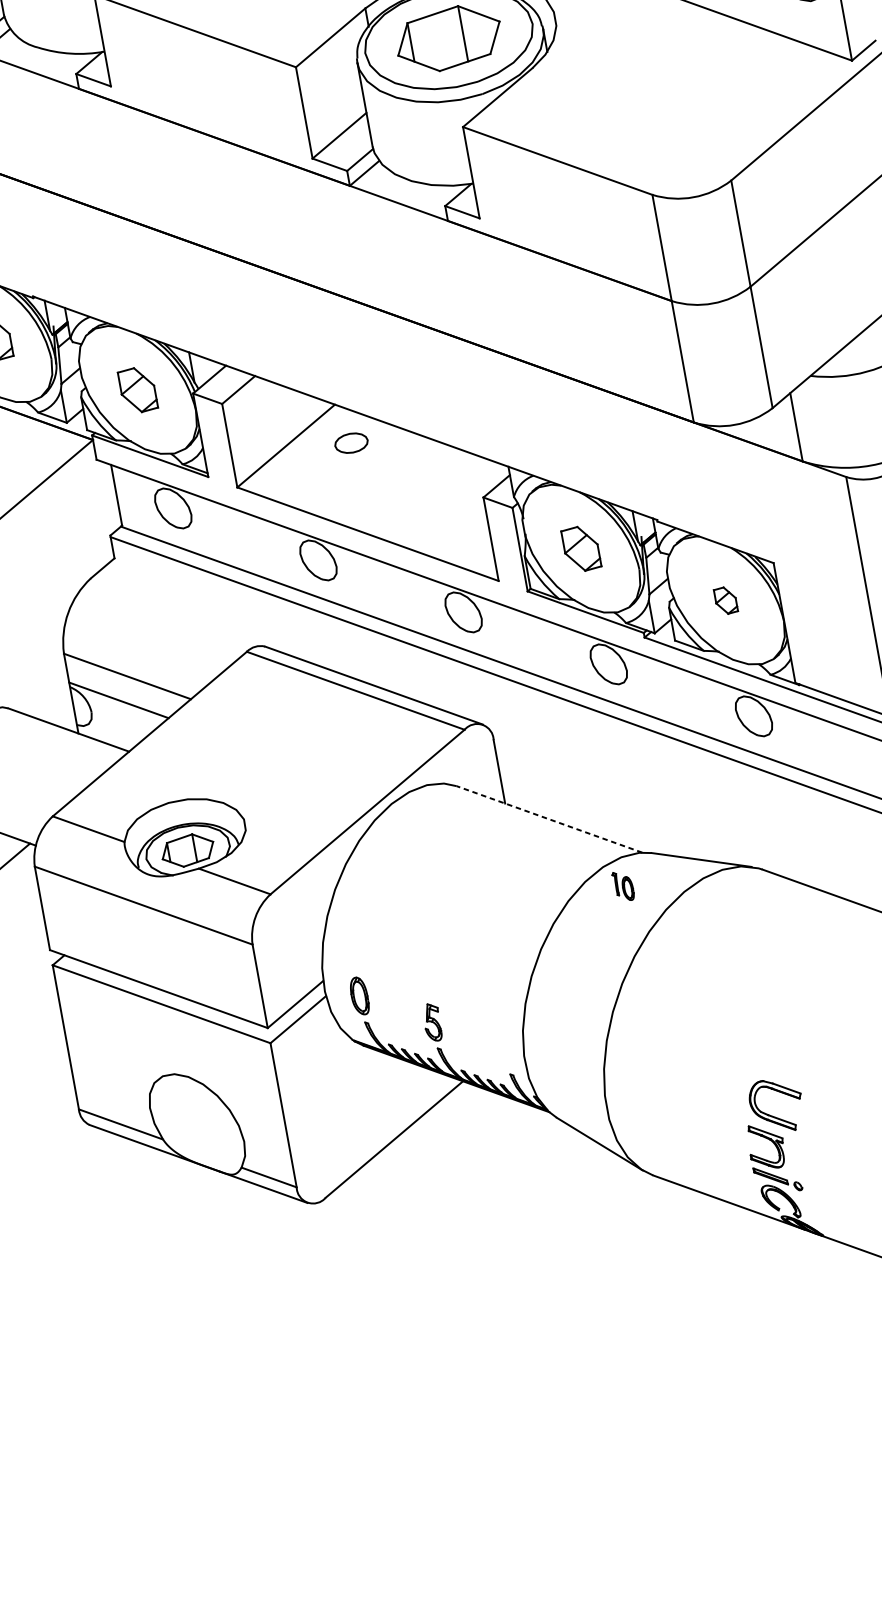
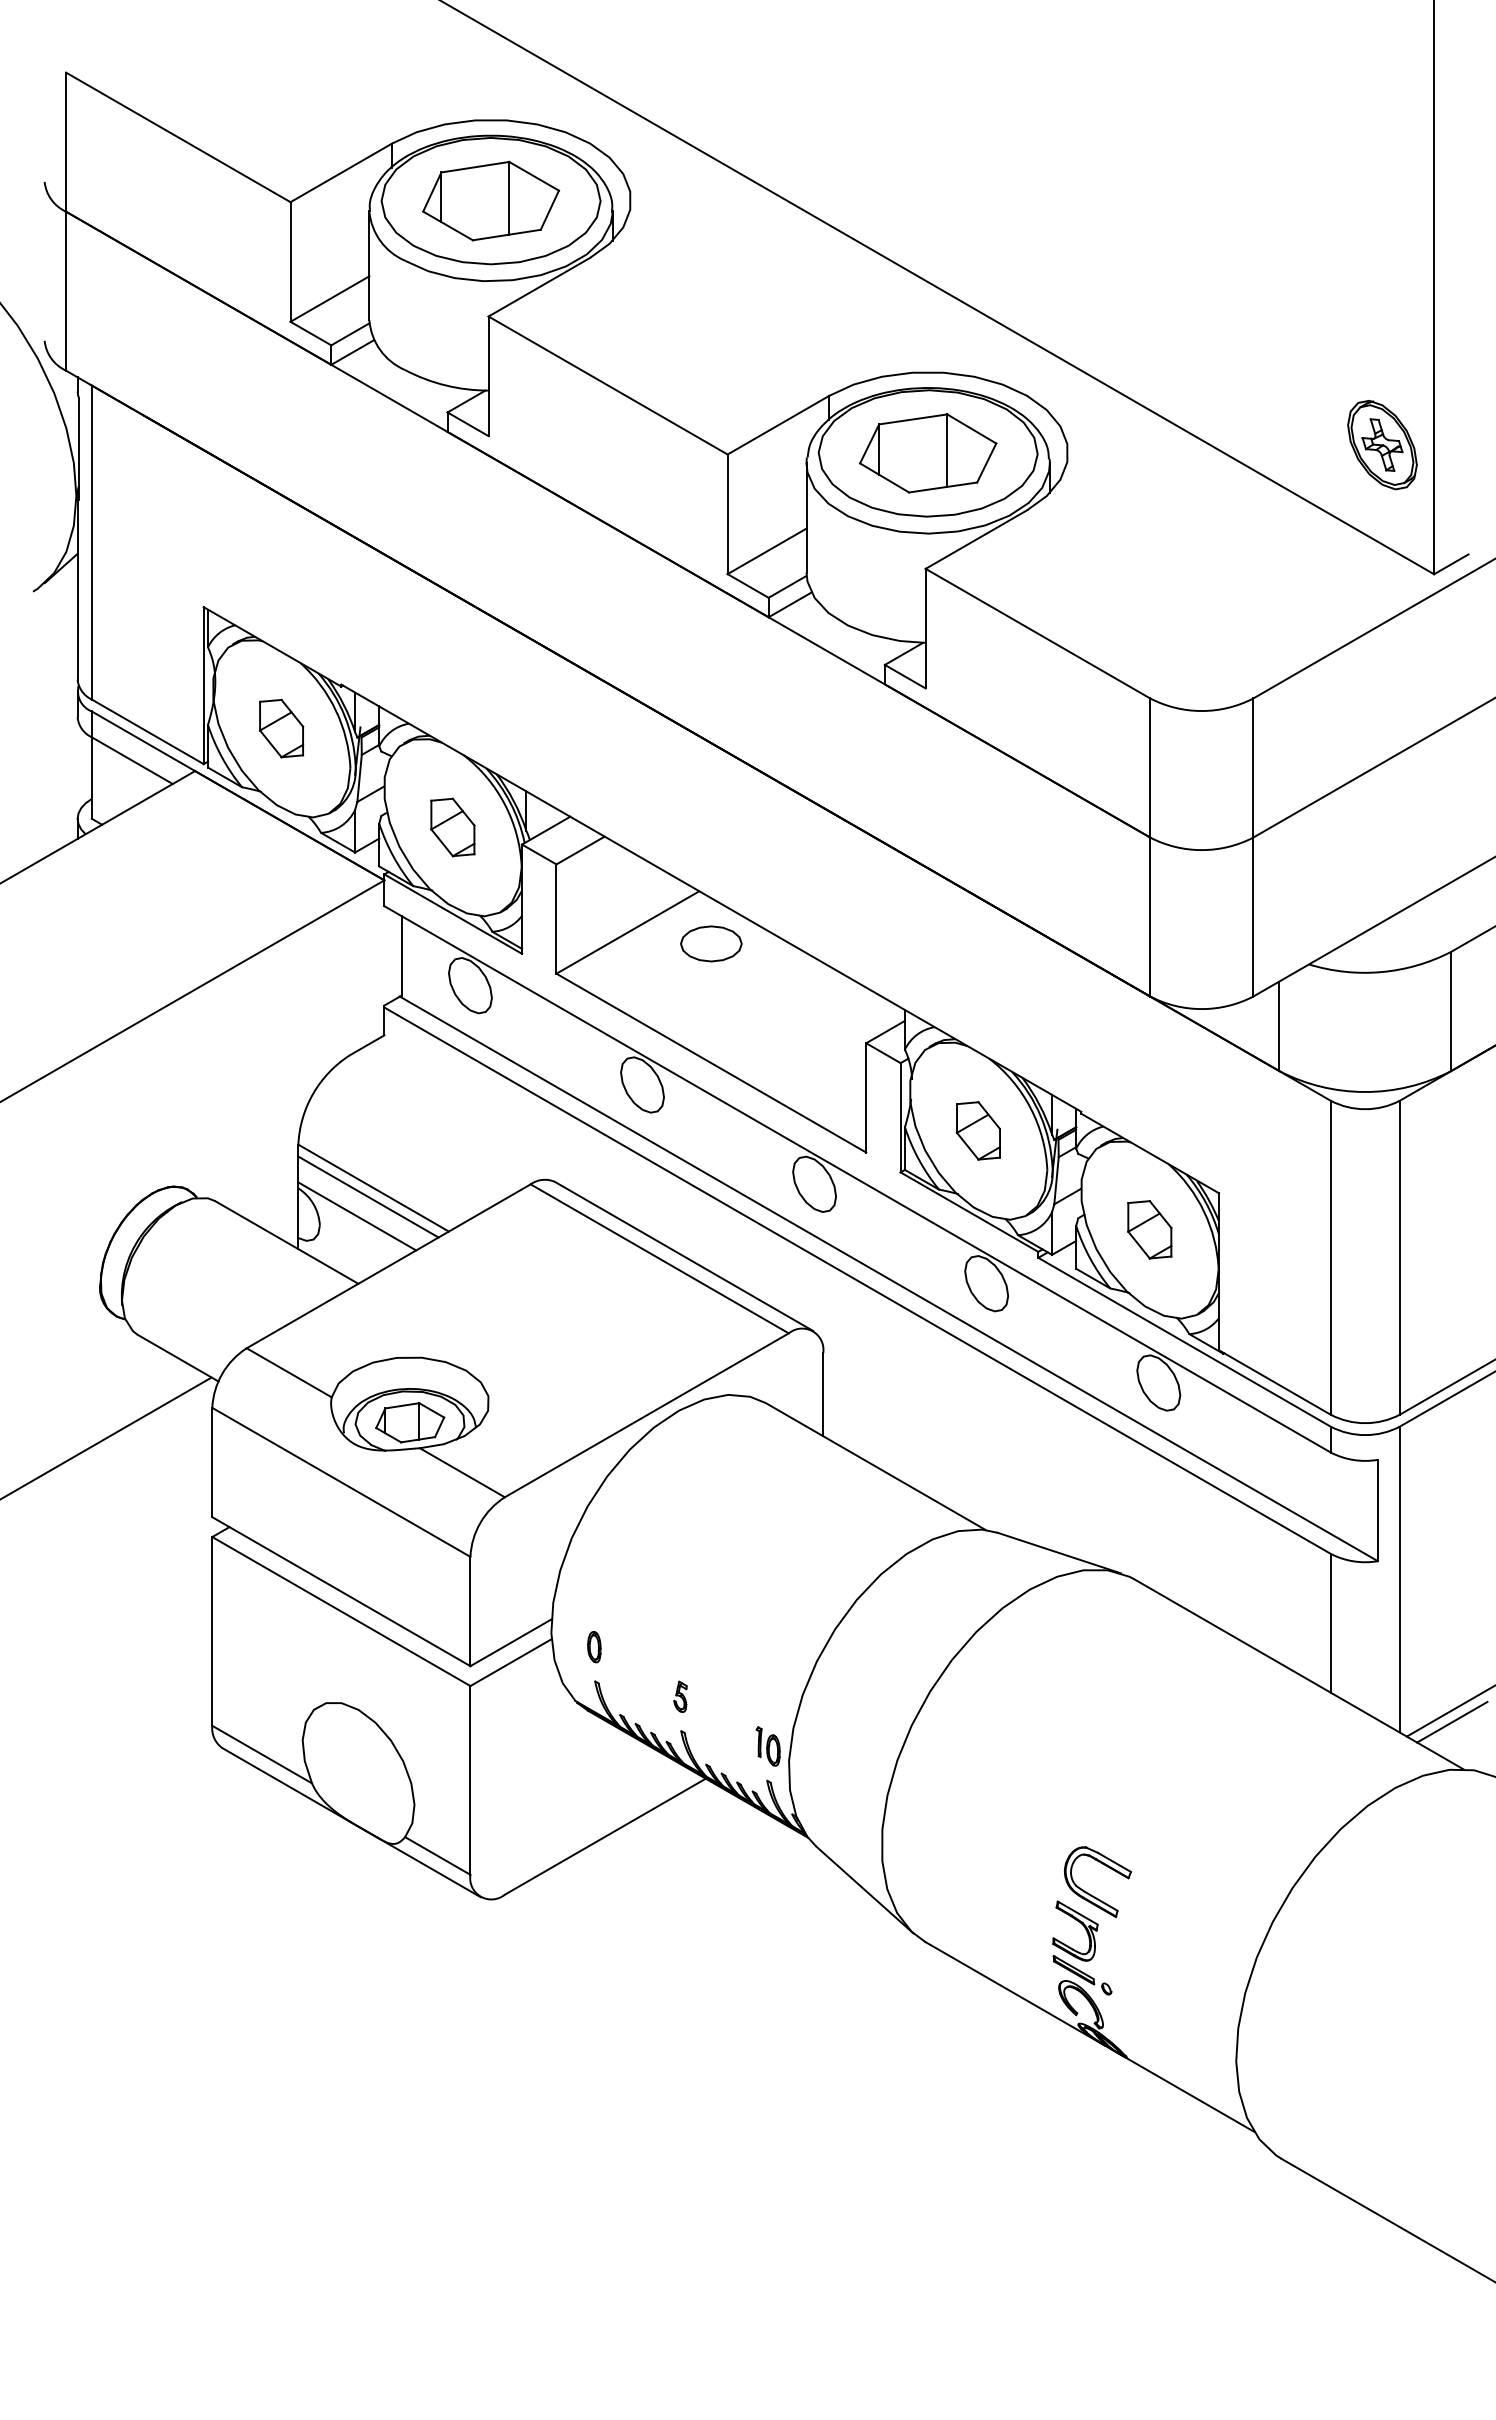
part: (351, 442) -> (711, 943), size x1.43
part: (725, 600) -> (1149, 1229), size x1.67
line: (124, 683) -> (368, 1196), added
line: (549, 819) -> (875, 1466), dashed -> solid
part: (623, 886) -> (767, 1746), moved
part: (359, 996) -> (594, 1647), size x0.62
part: (432, 1022) -> (680, 1696), size x0.62

